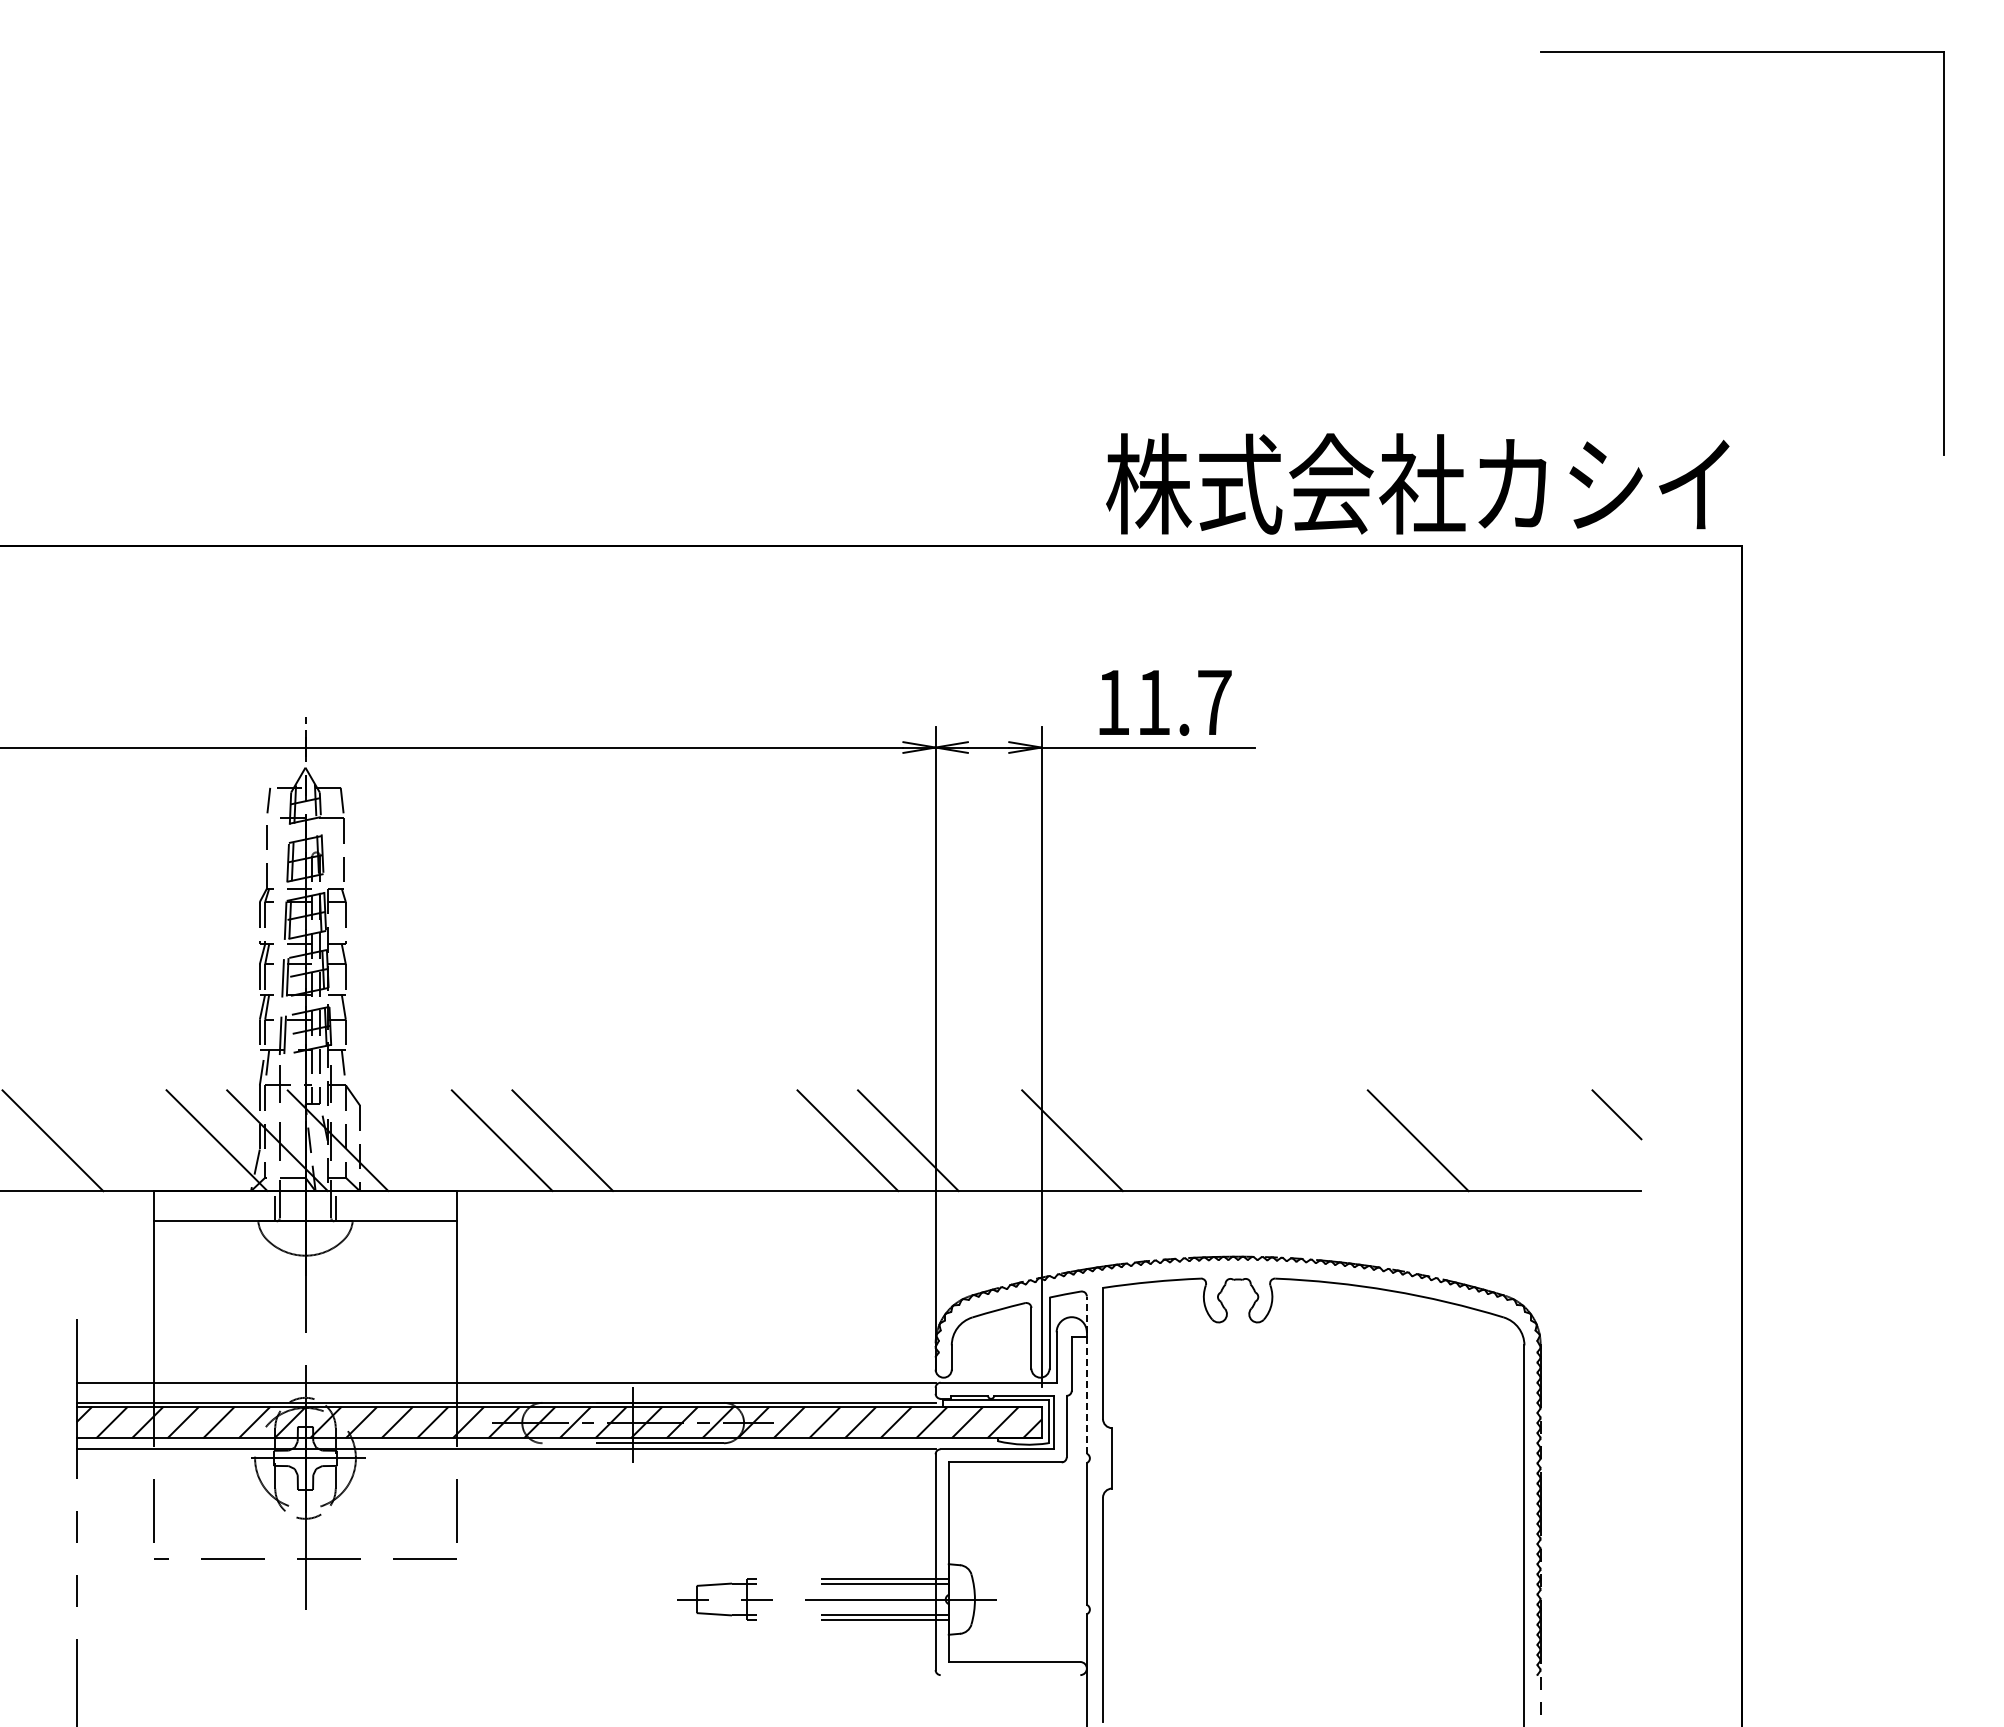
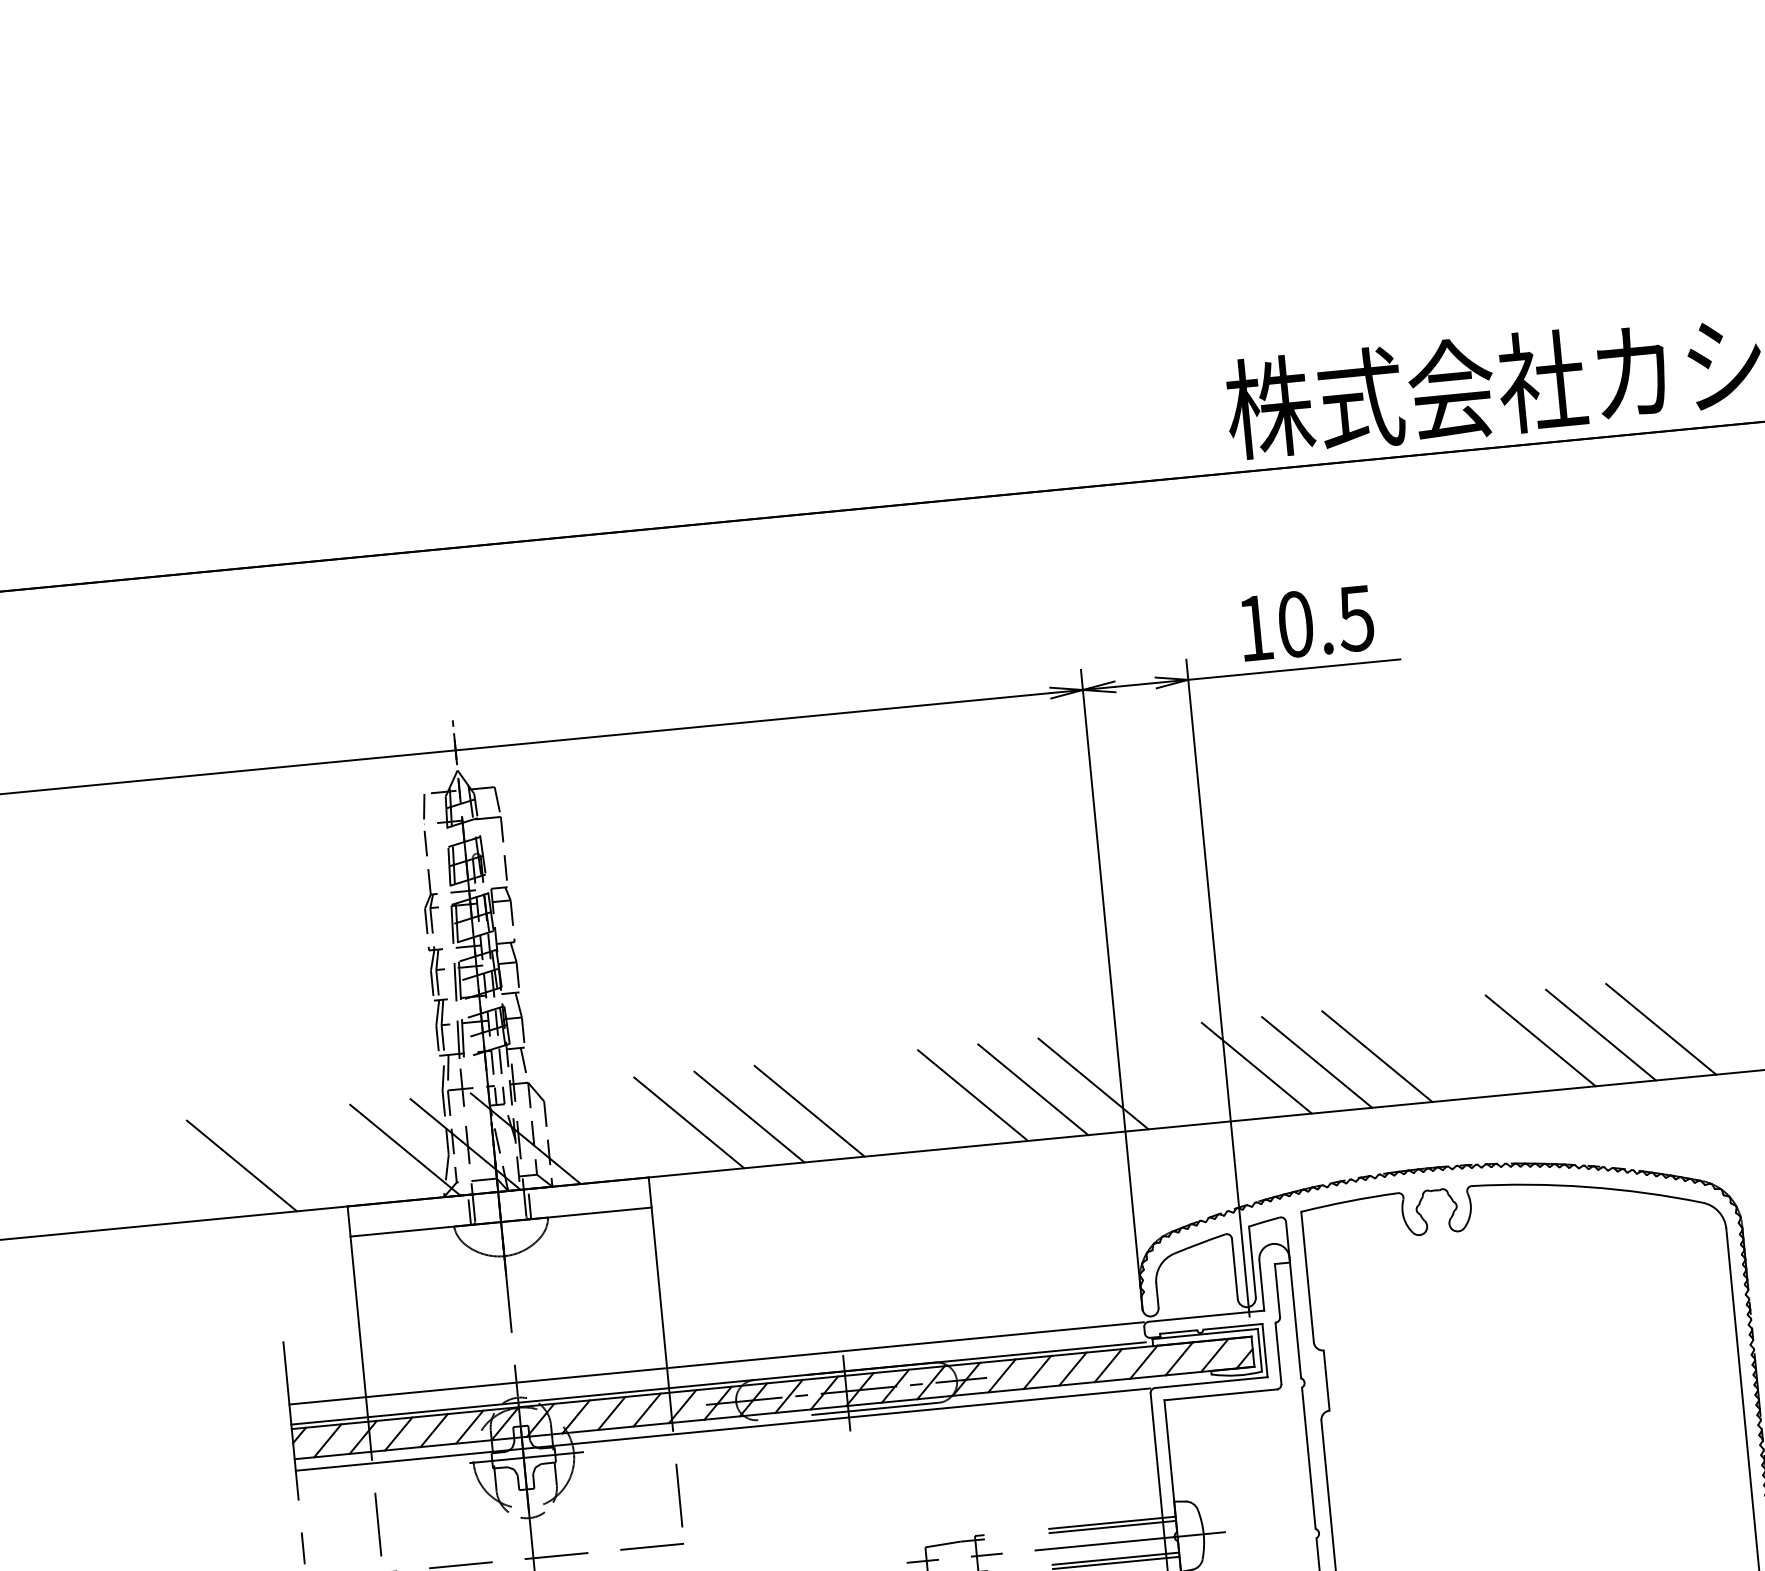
text: (1184, 702) -> (1326, 621), 11.7 -> 10.5
line: (622, 1140) -> (808, 1111), added
line: (787, 1140) -> (973, 1095), added
line: (1132, 1140) -> (1316, 1062), added
line: (1193, 1140) -> (1377, 1056), added
line: (1357, 1140) -> (1540, 1040), added
line: (1478, 1140) -> (1660, 1029), added
line: (1086, 1375) -> (1293, 1300), dashed -> solid

